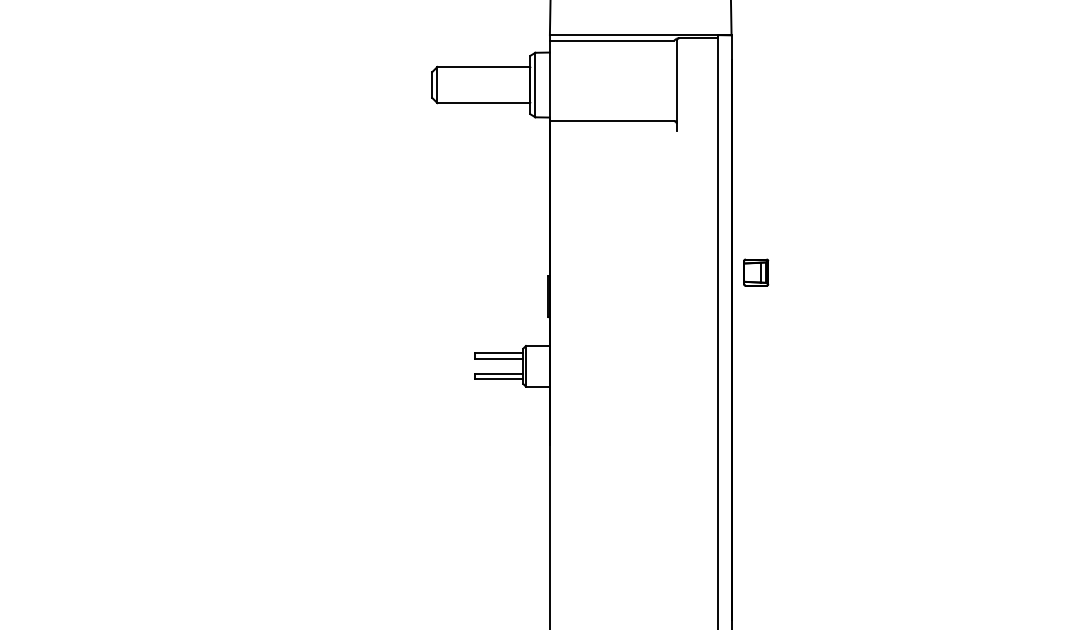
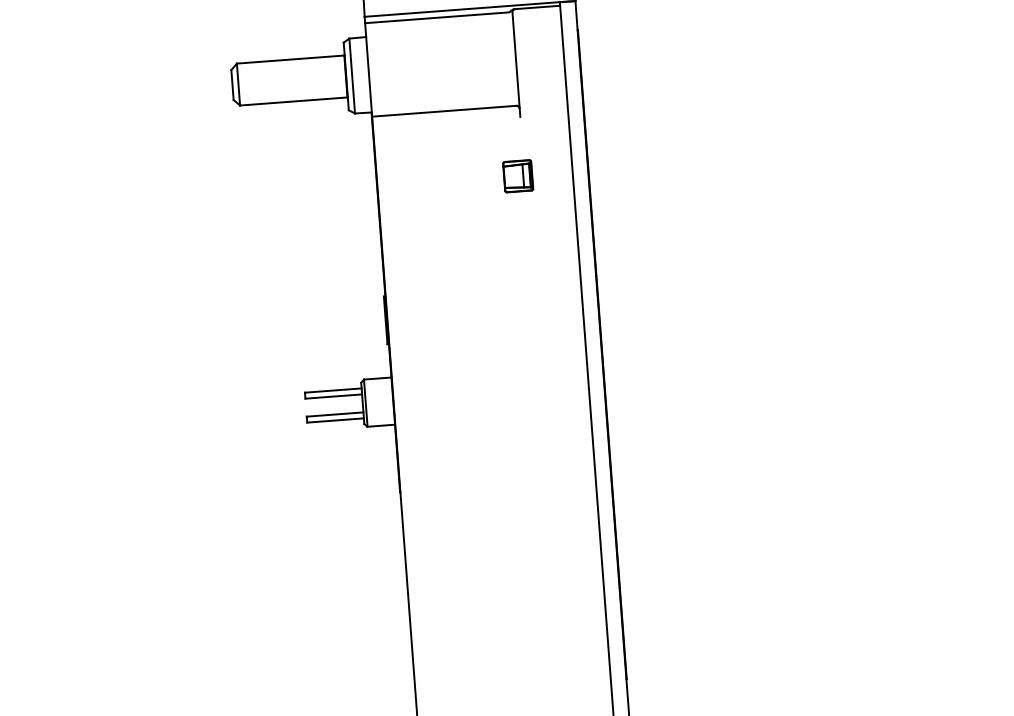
part: (756, 272) -> (518, 176), moved

